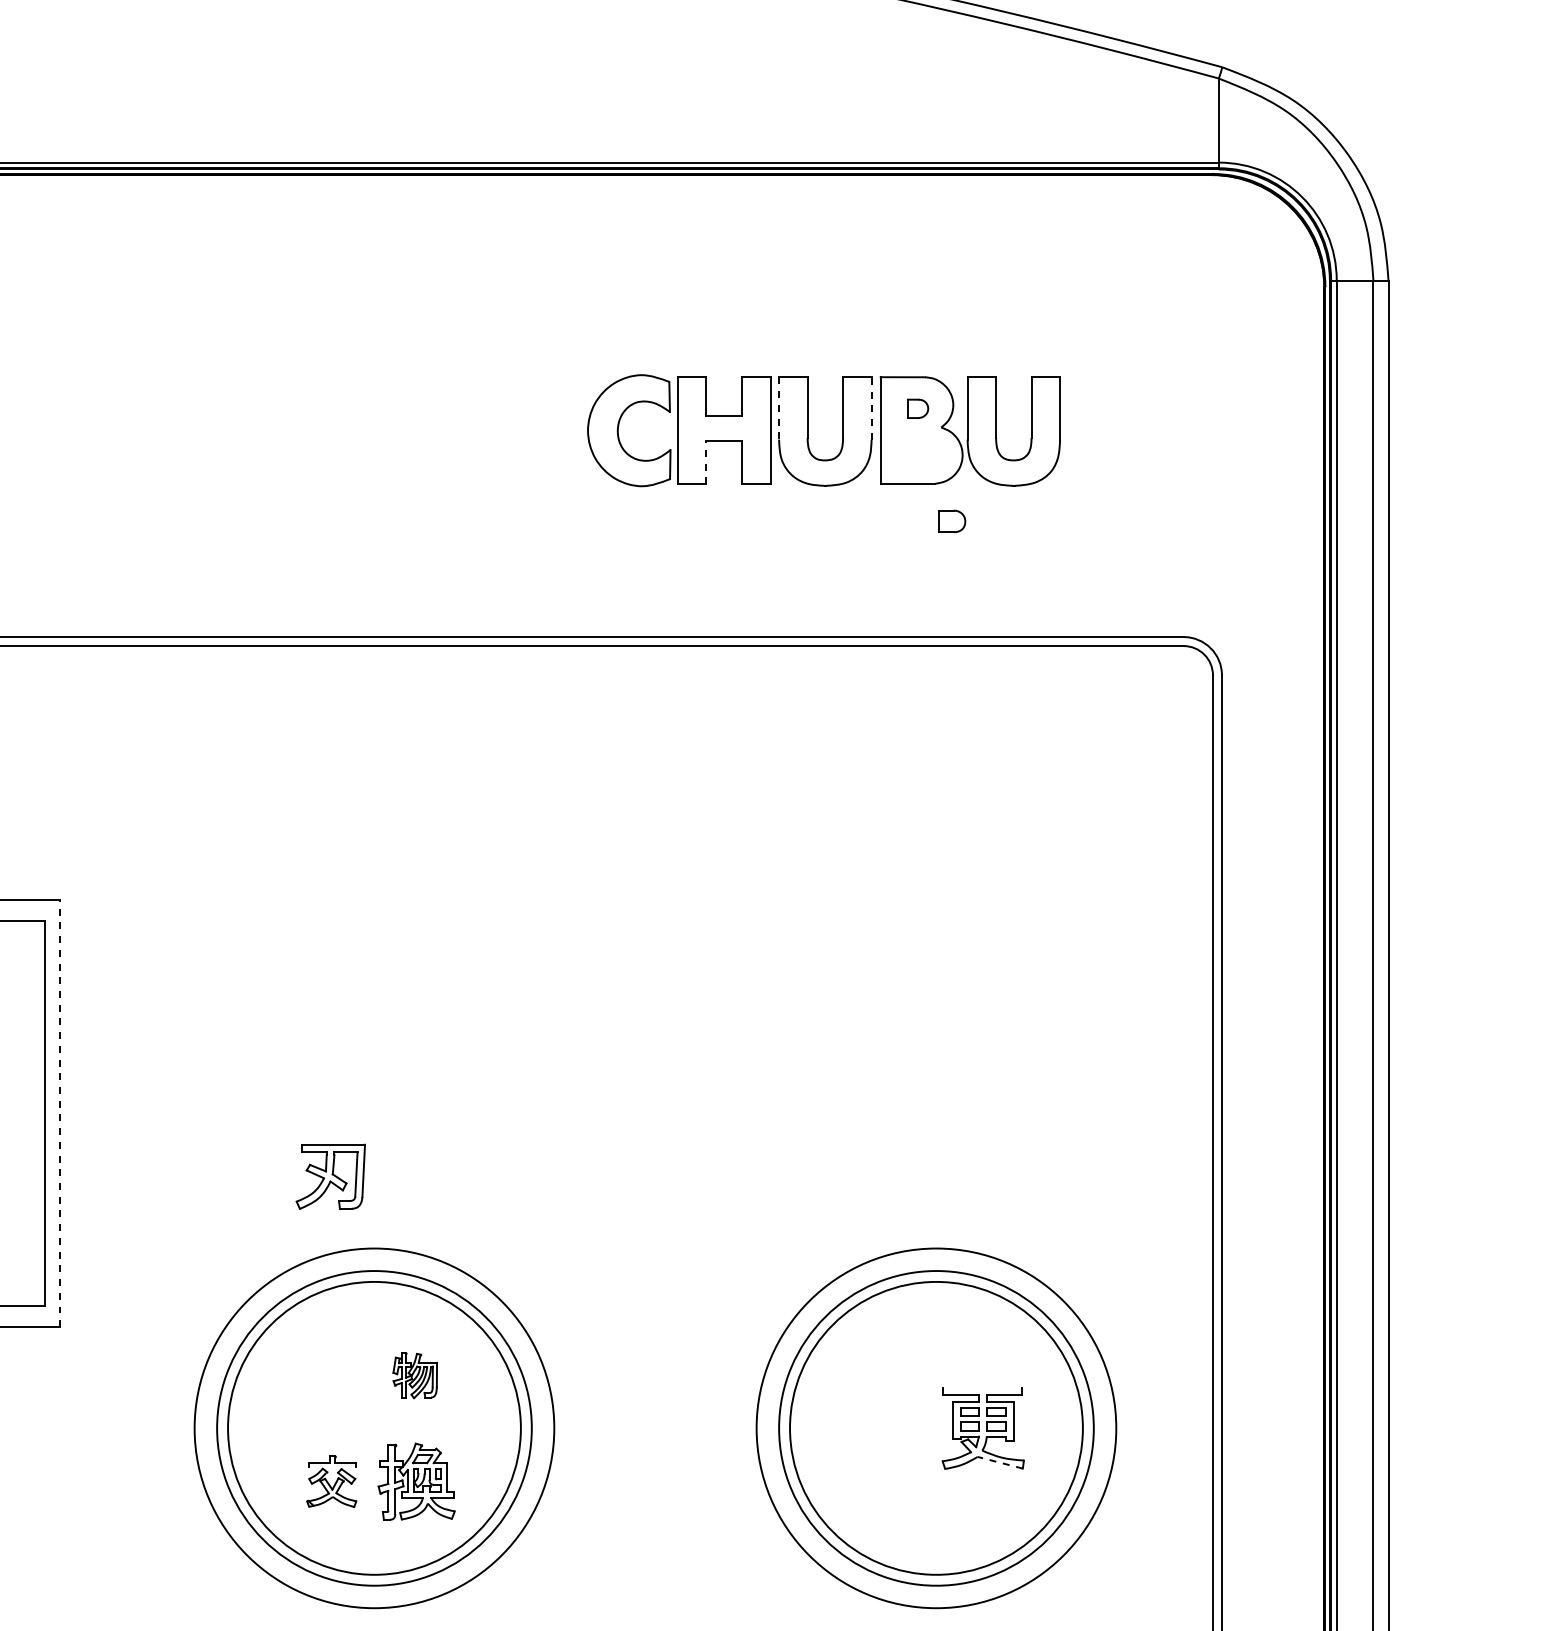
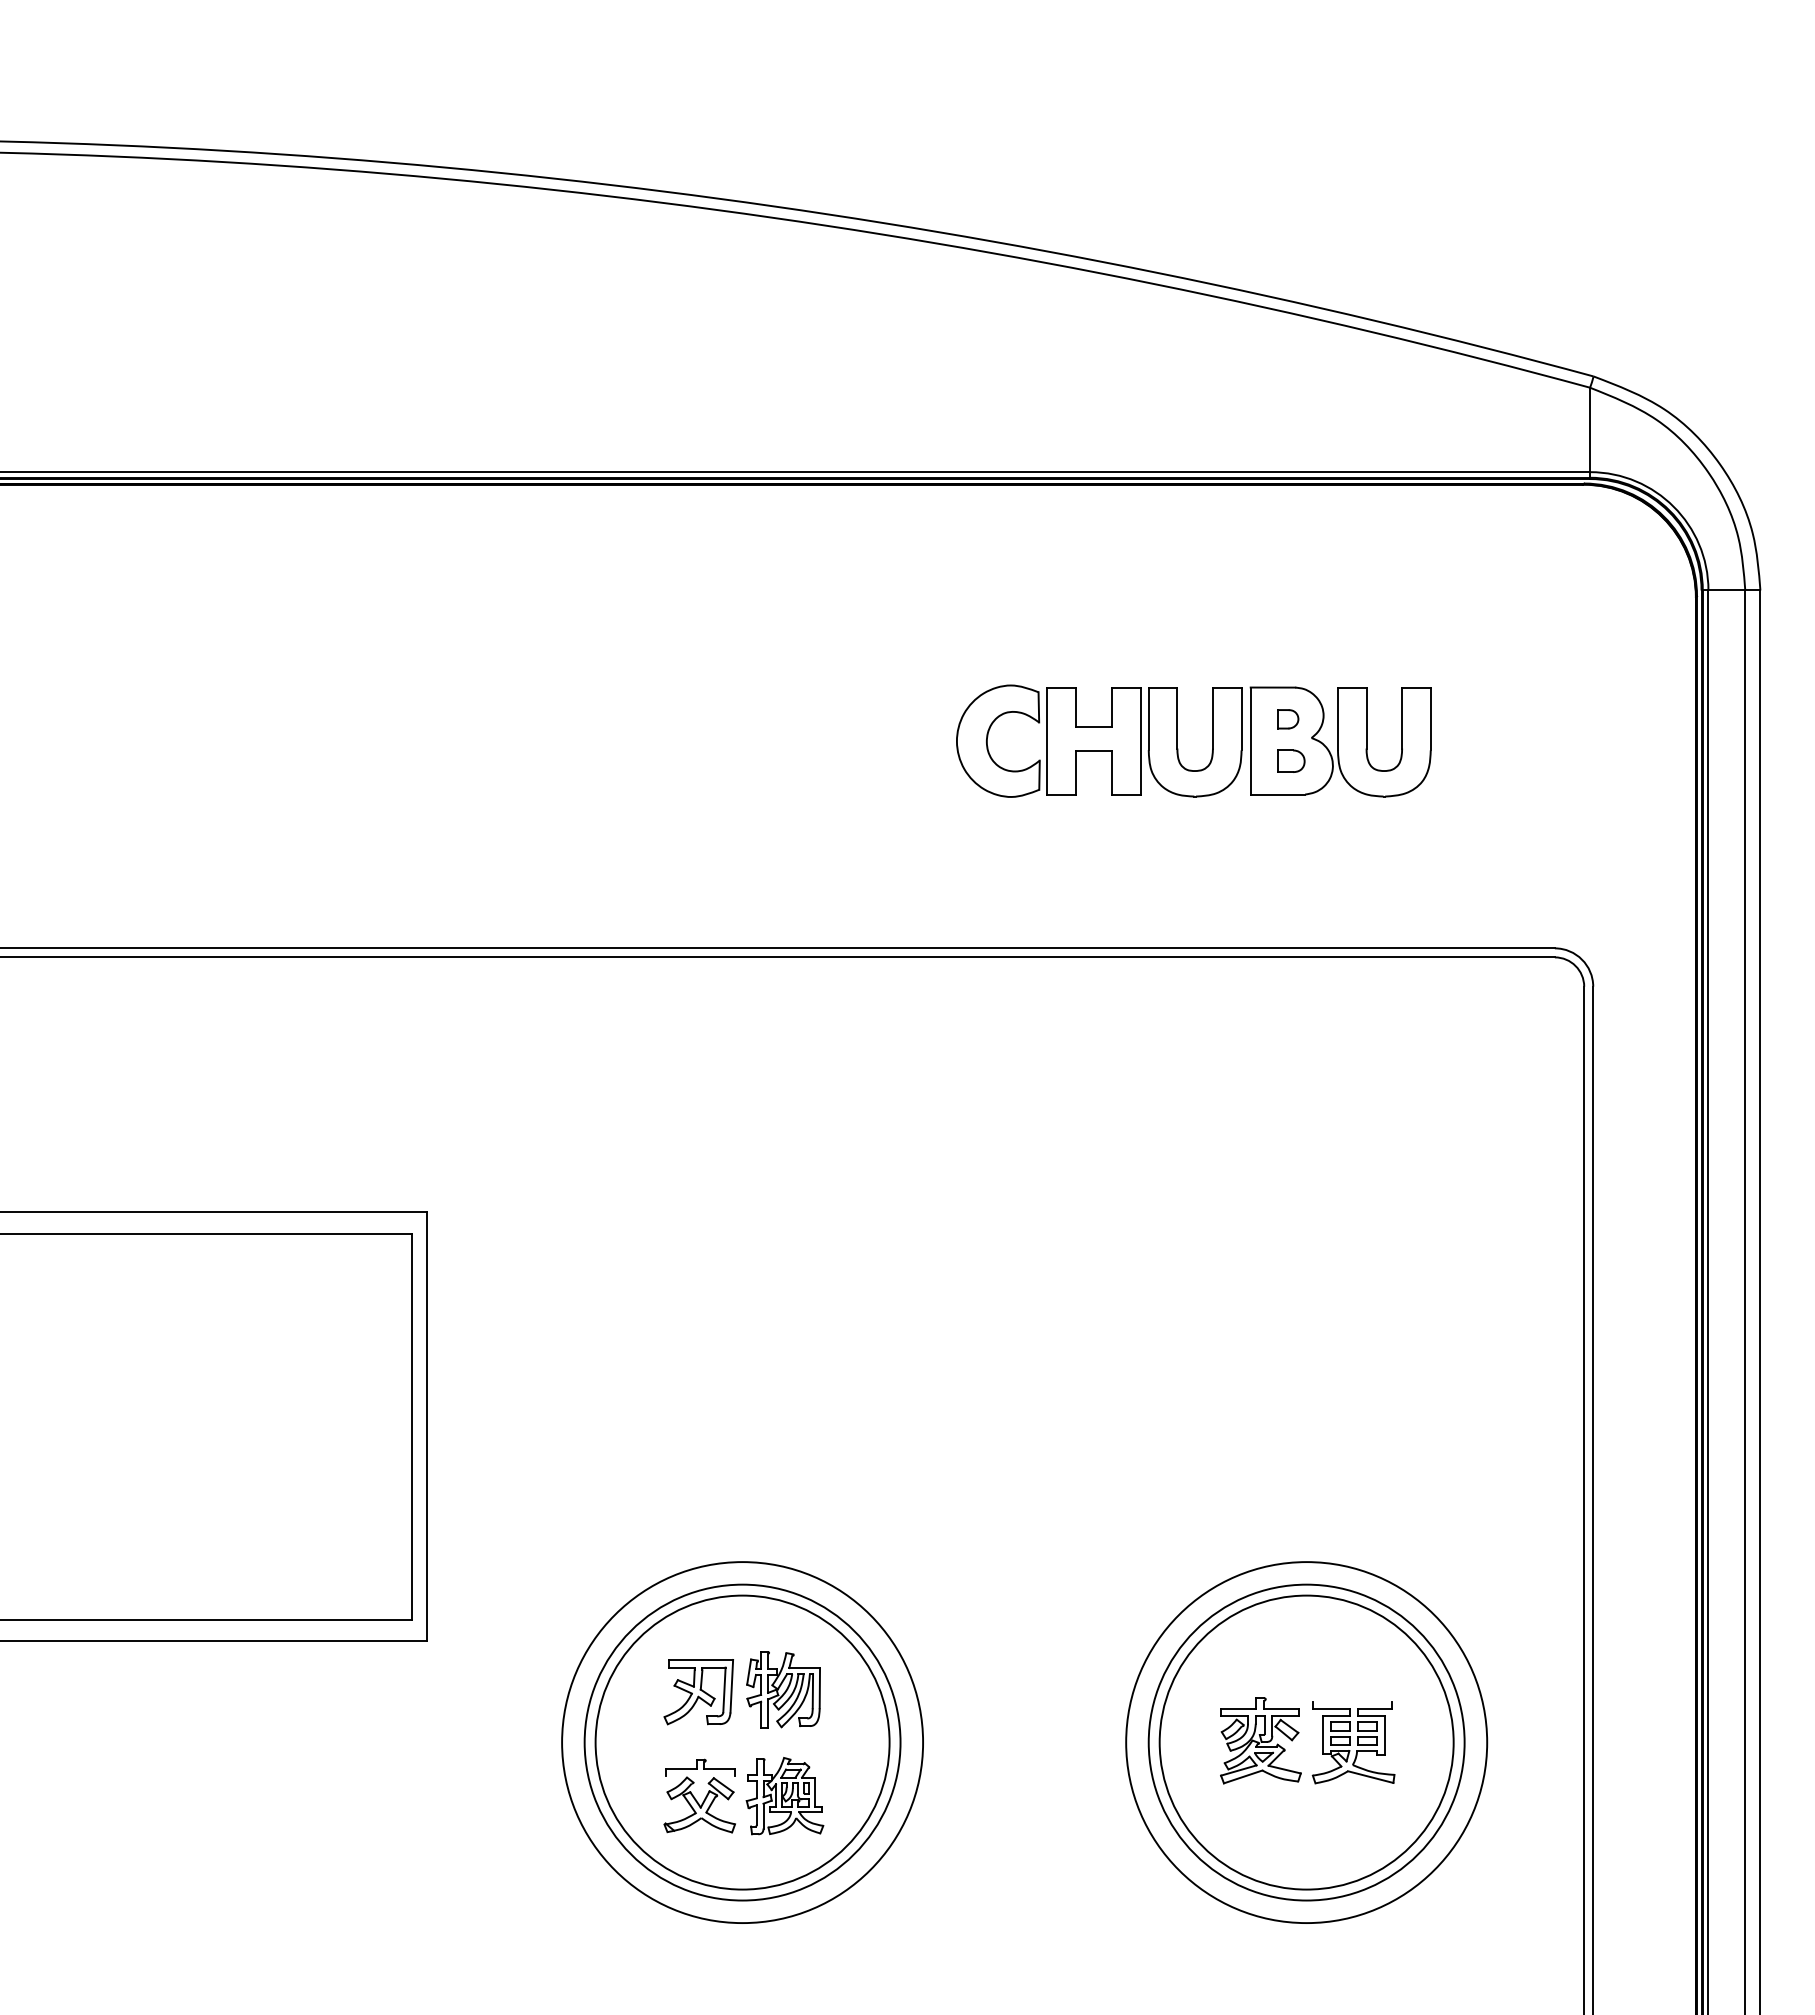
line: (871, 408) -> (1241, 718), dashed -> solid
line: (778, 409) -> (1148, 719), dashed -> solid
line: (706, 462) -> (1075, 773), dashed -> solid
part: (952, 520) -> (1291, 760), moved
line: (59, 1113) -> (426, 1426), dashed -> solid
part: (330, 1177) -> (698, 1692), moved
part: (415, 1375) -> (783, 1689), size x1.67
part: (890, 1426) -> (1260, 1740), added
line: (1000, 1462) -> (1370, 1776), dashed -> solid
part: (331, 1481) -> (699, 1795), size x1.43

